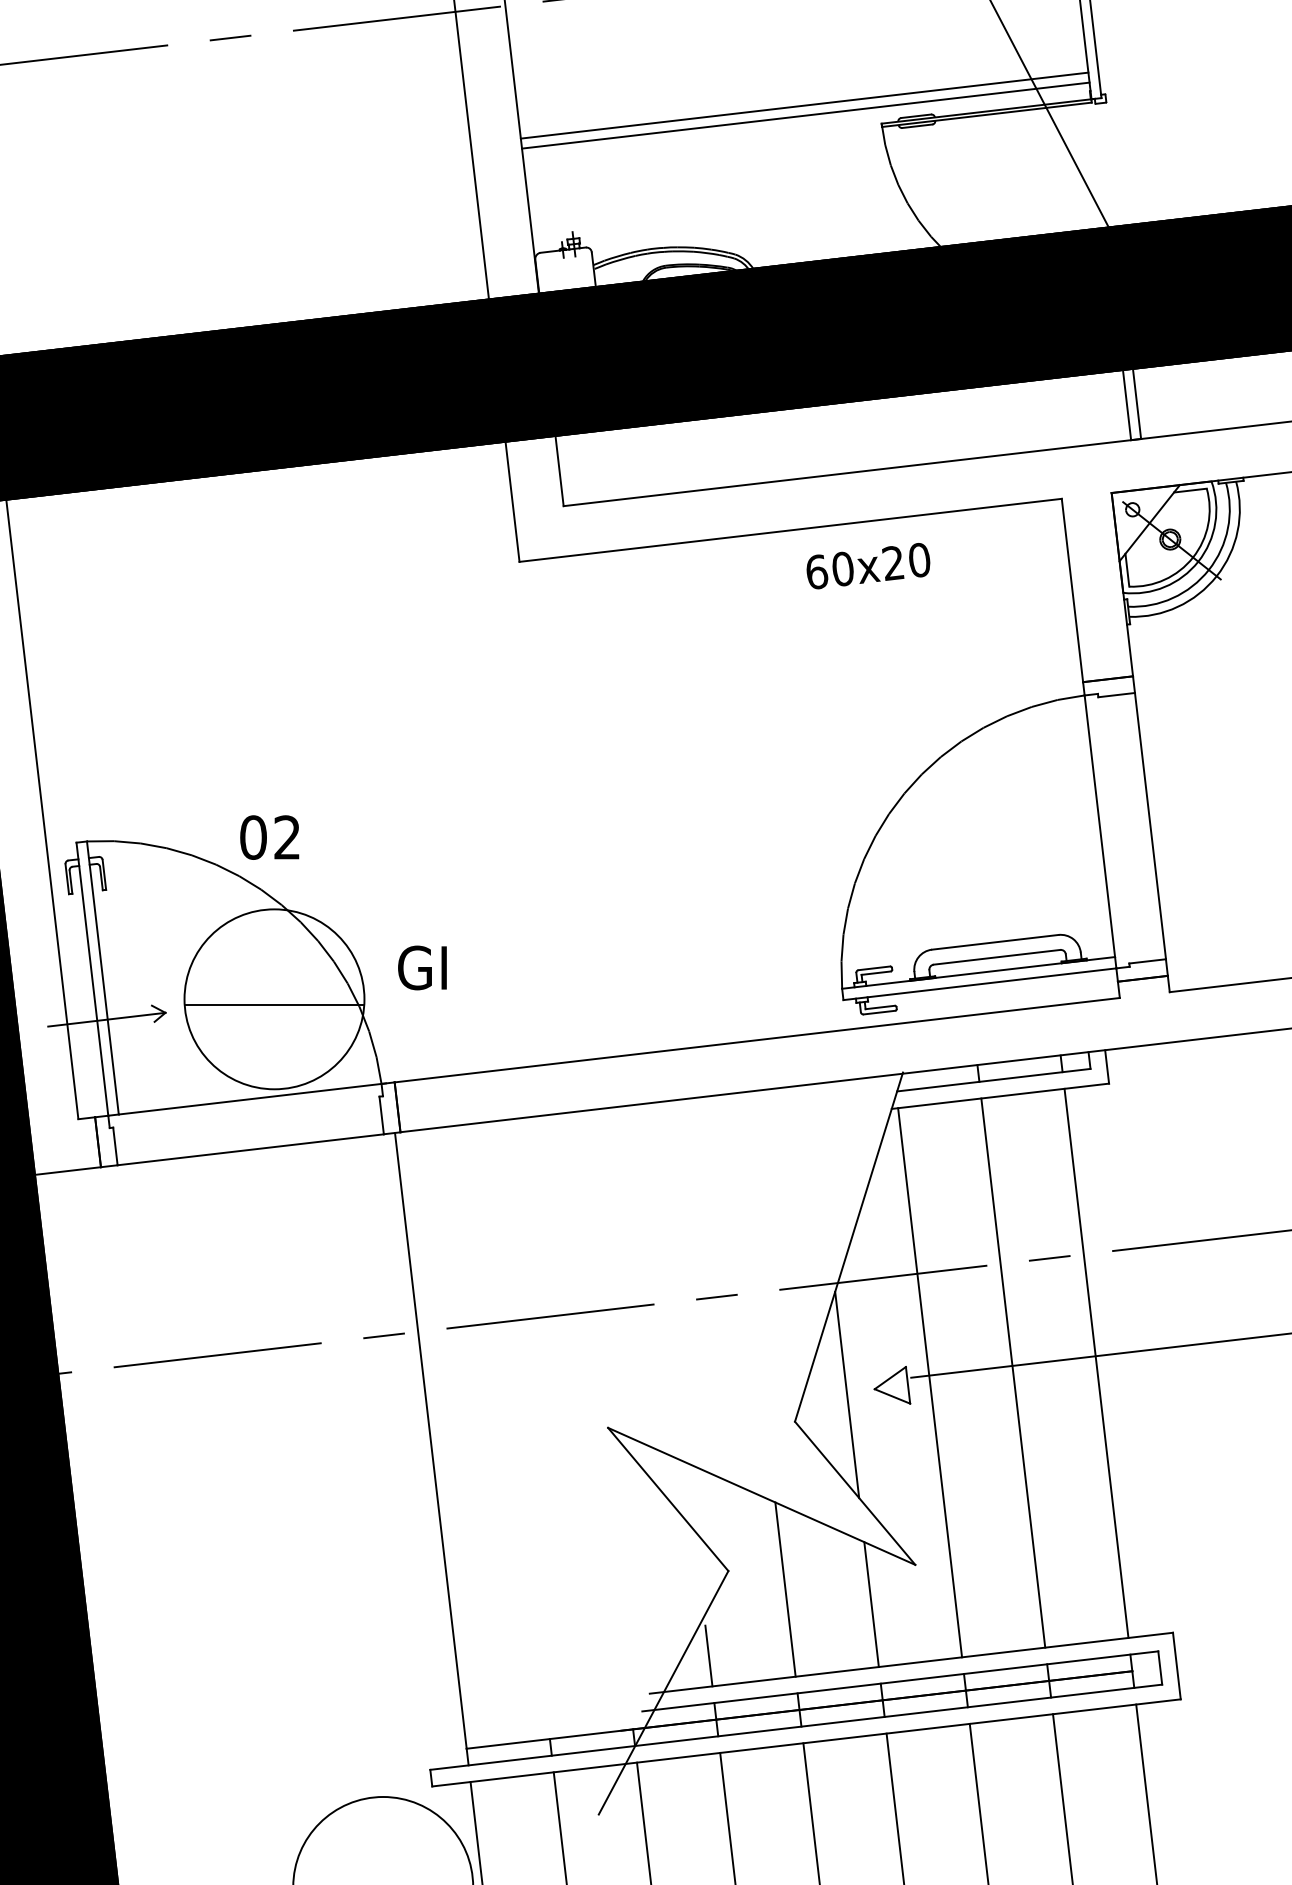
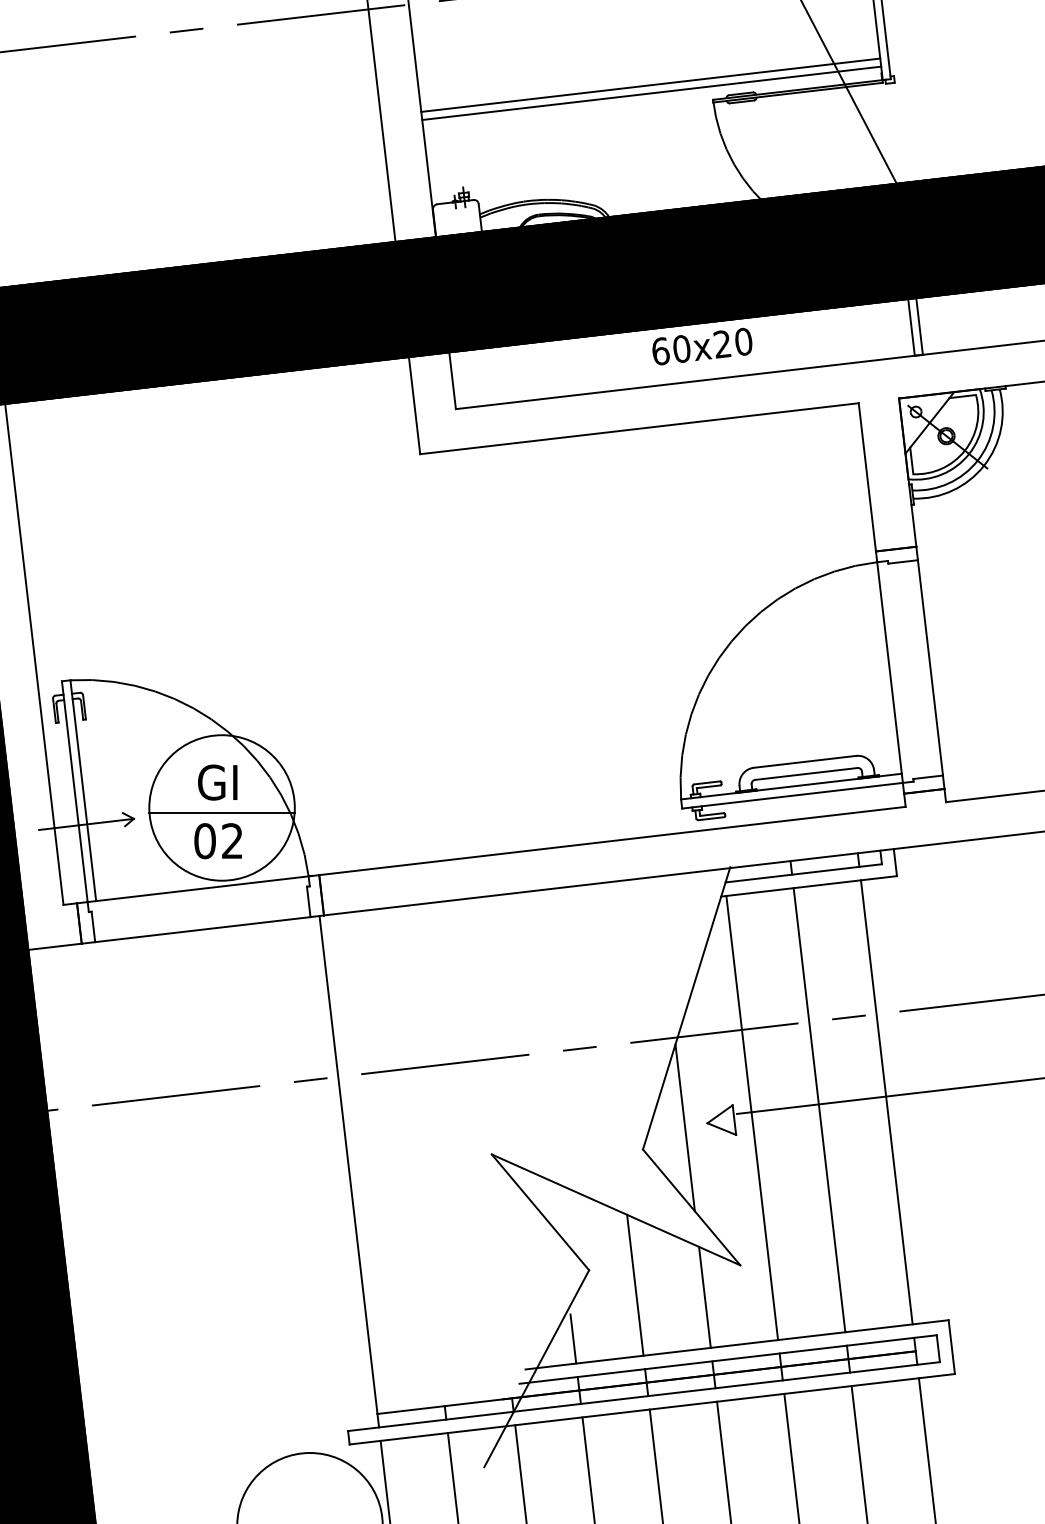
text: (868, 565) -> (702, 346), moved
text: (268, 838) -> (217, 841), moved
text: (422, 967) -> (217, 782), moved

